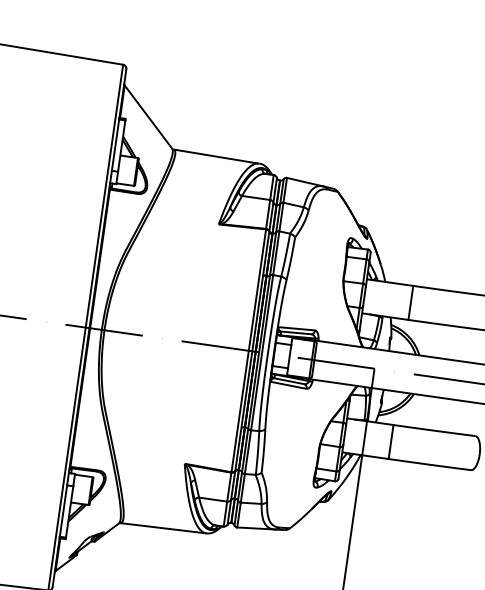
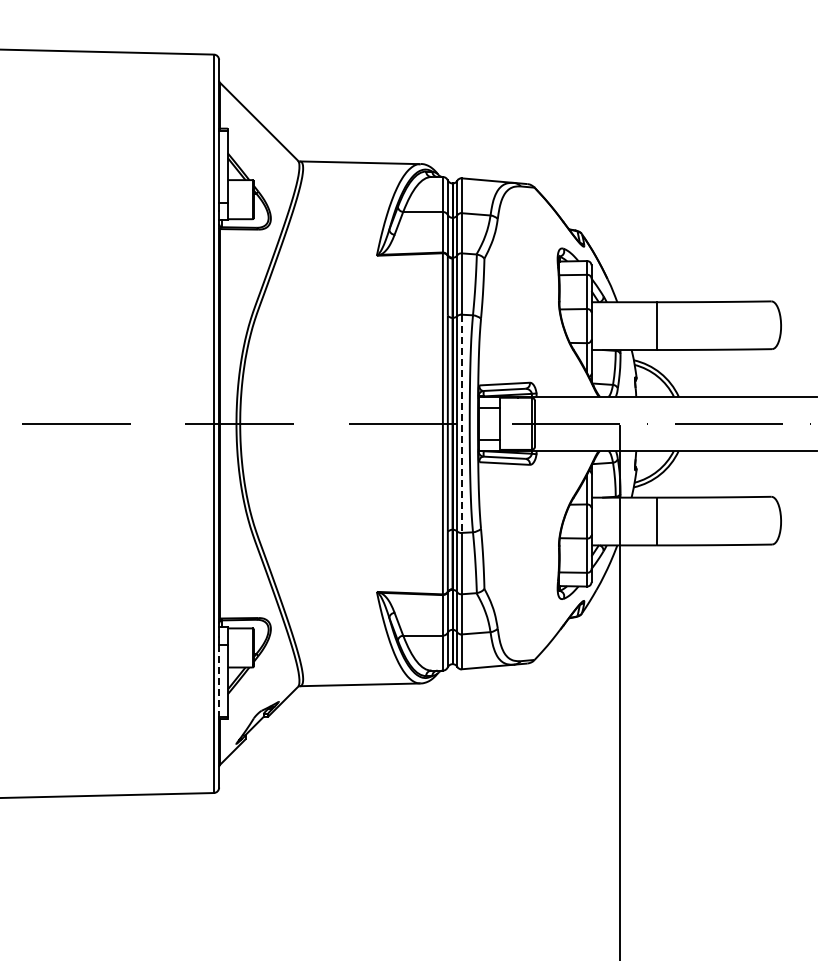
line: (261, 353) -> (461, 424), solid -> dashed
line: (63, 511) -> (219, 681), solid -> dashed

